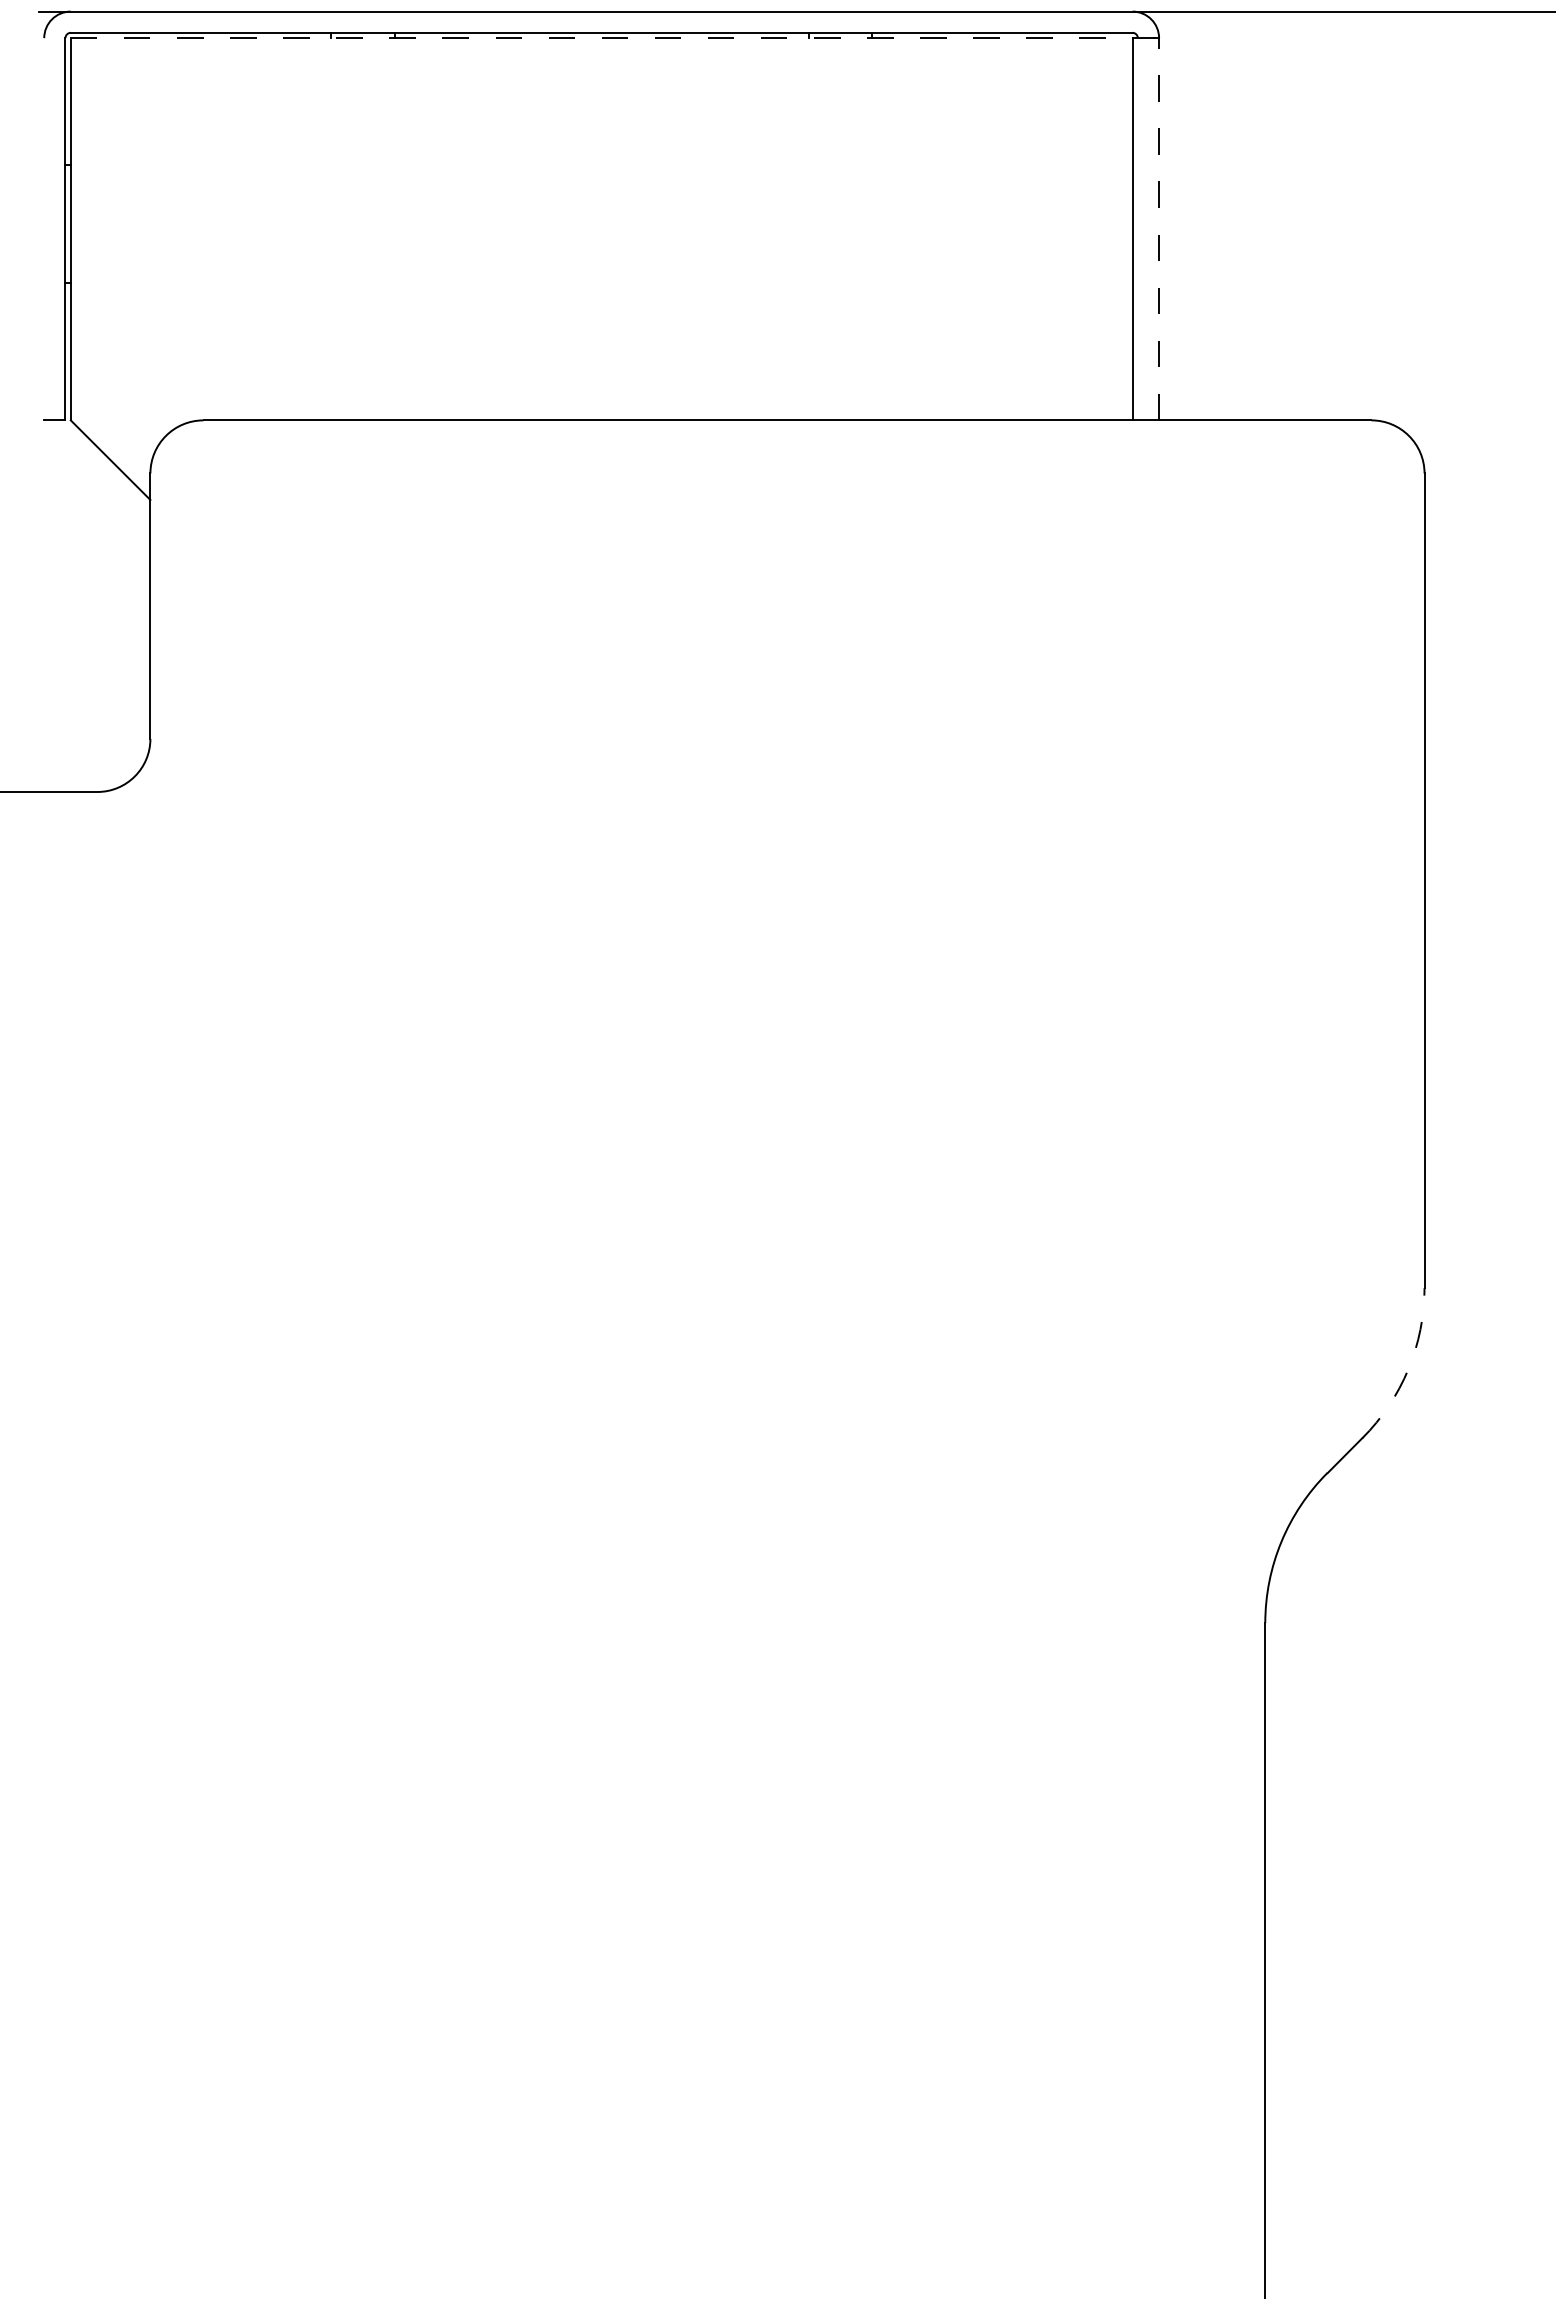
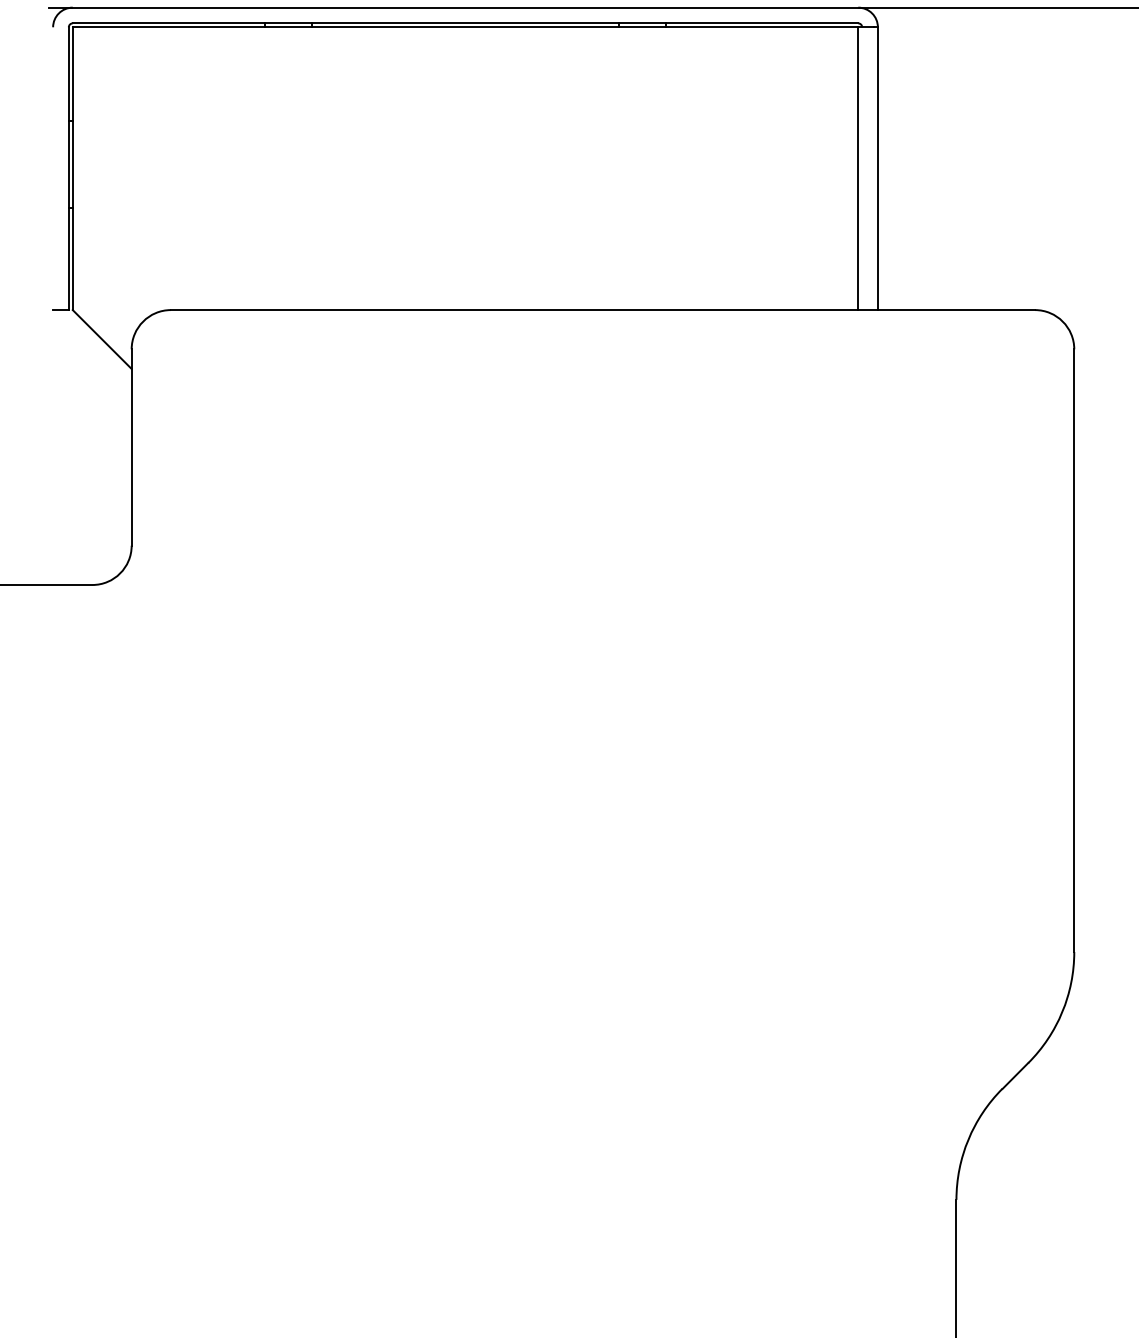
line: (601, 38) -> (465, 27), dashed -> solid
line: (1159, 228) -> (878, 168), dashed -> solid
arc: (1408, 1369) -> (1062, 1012), dashed -> solid

